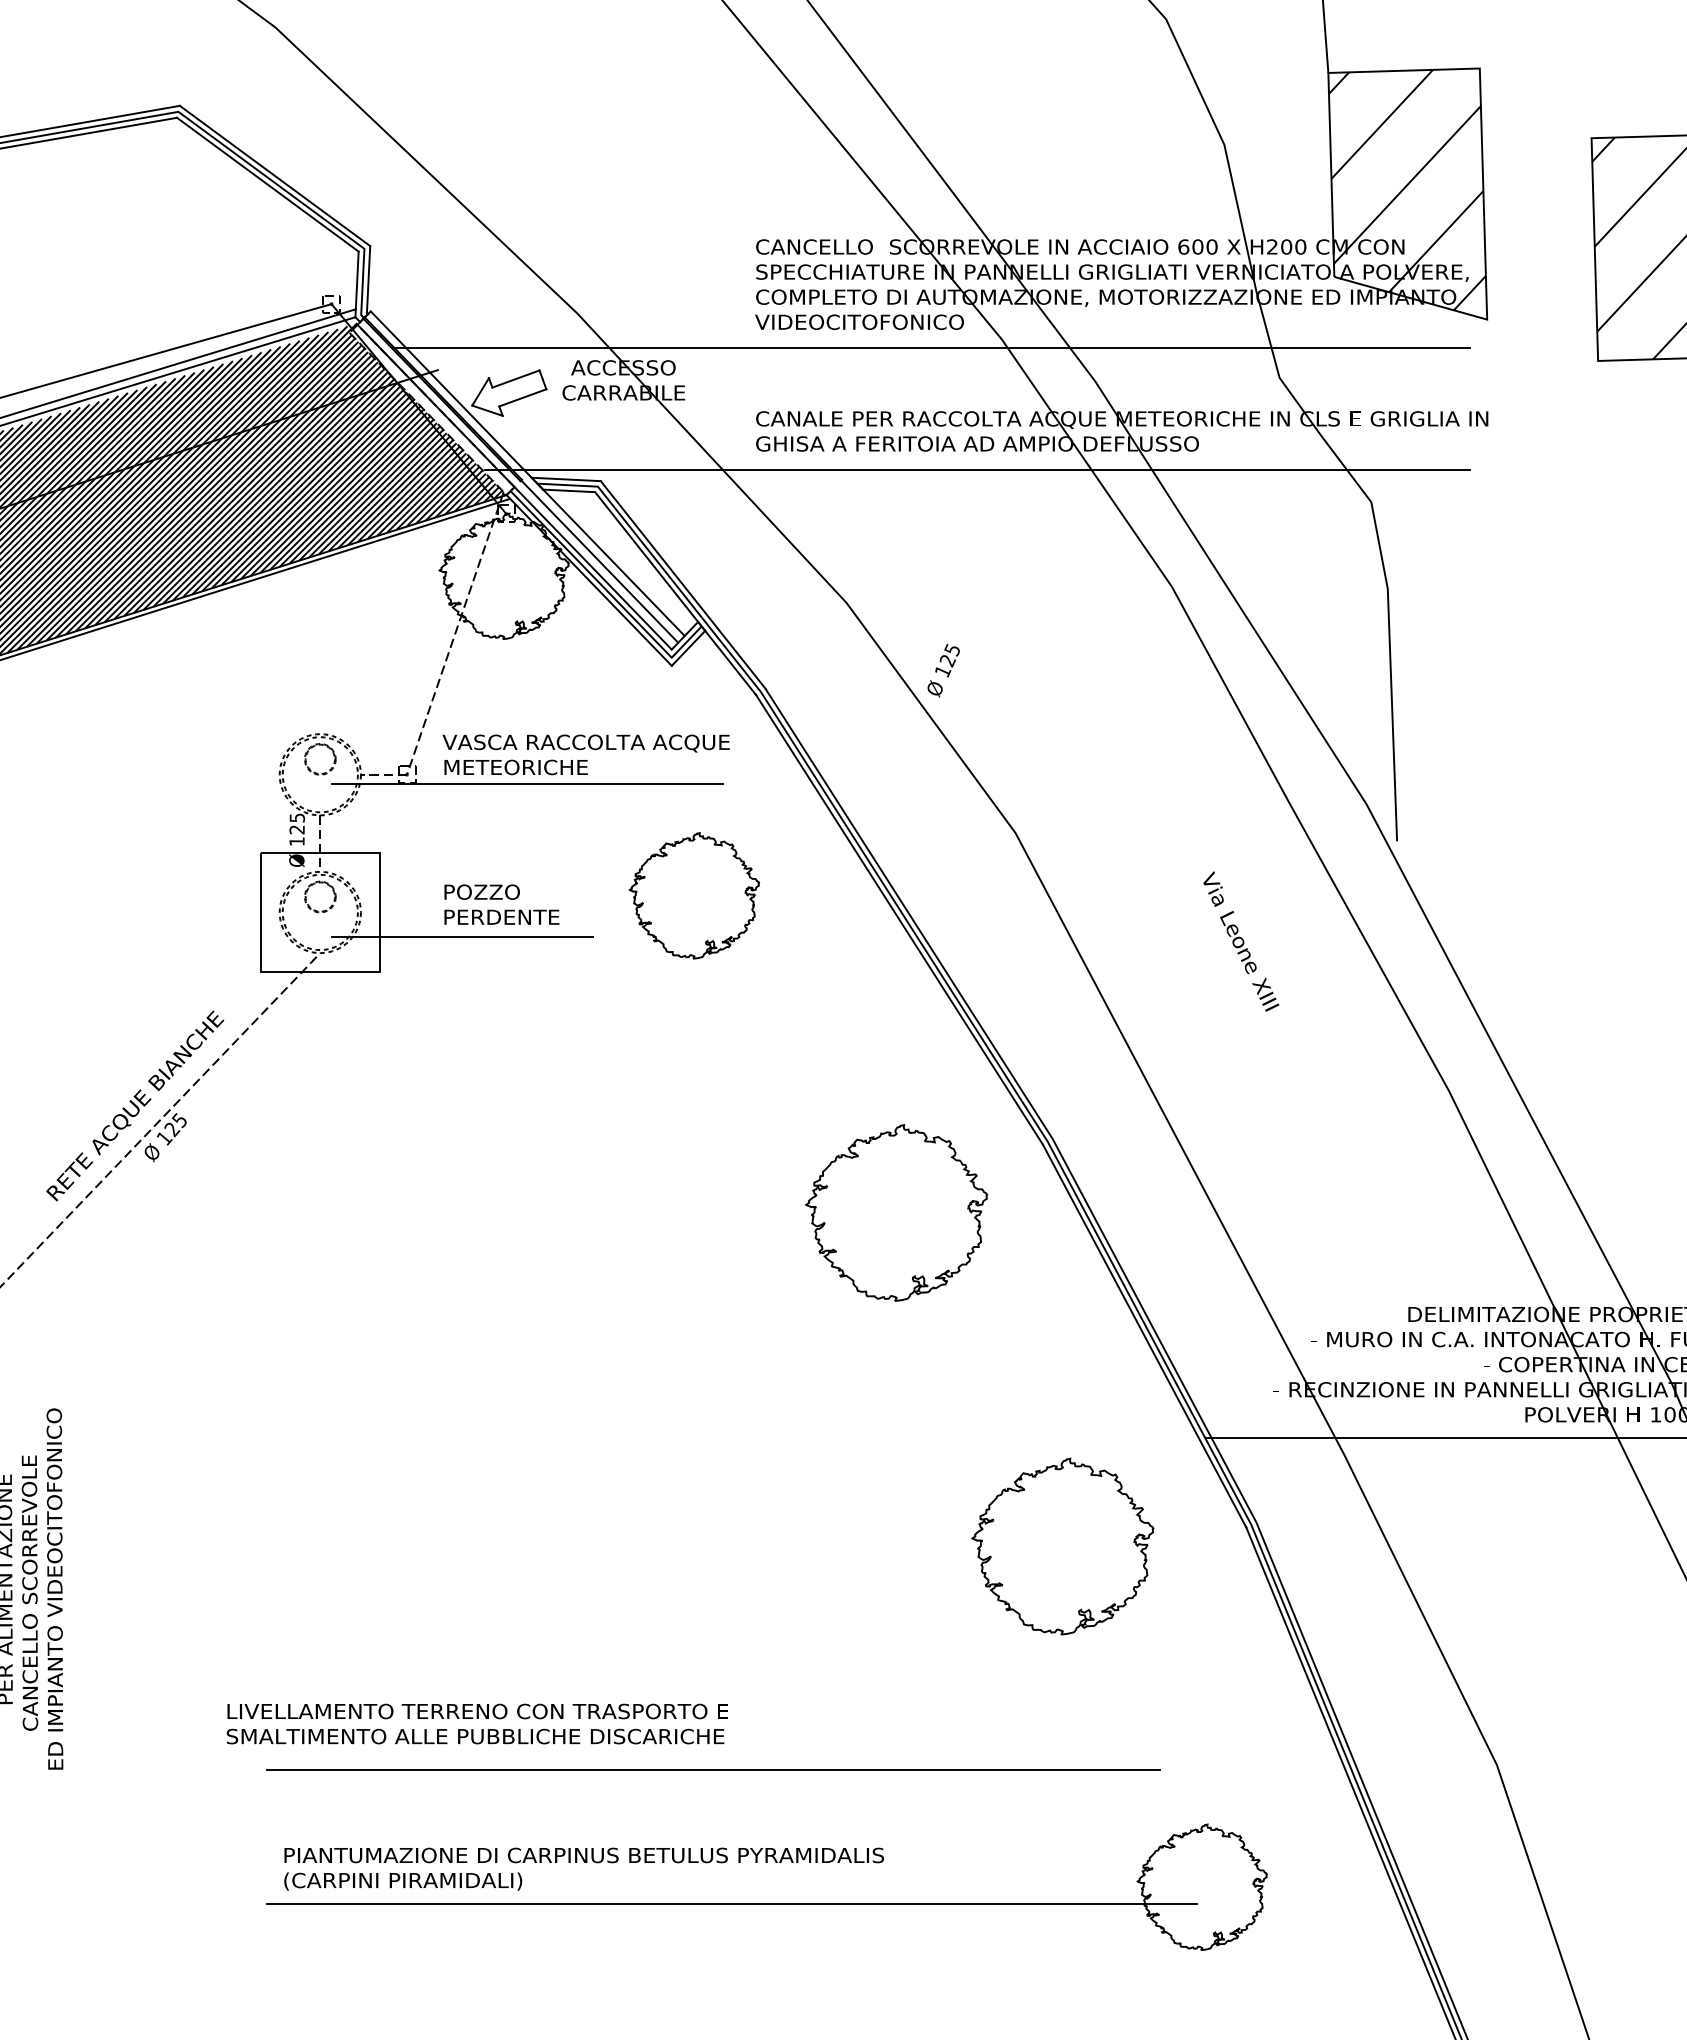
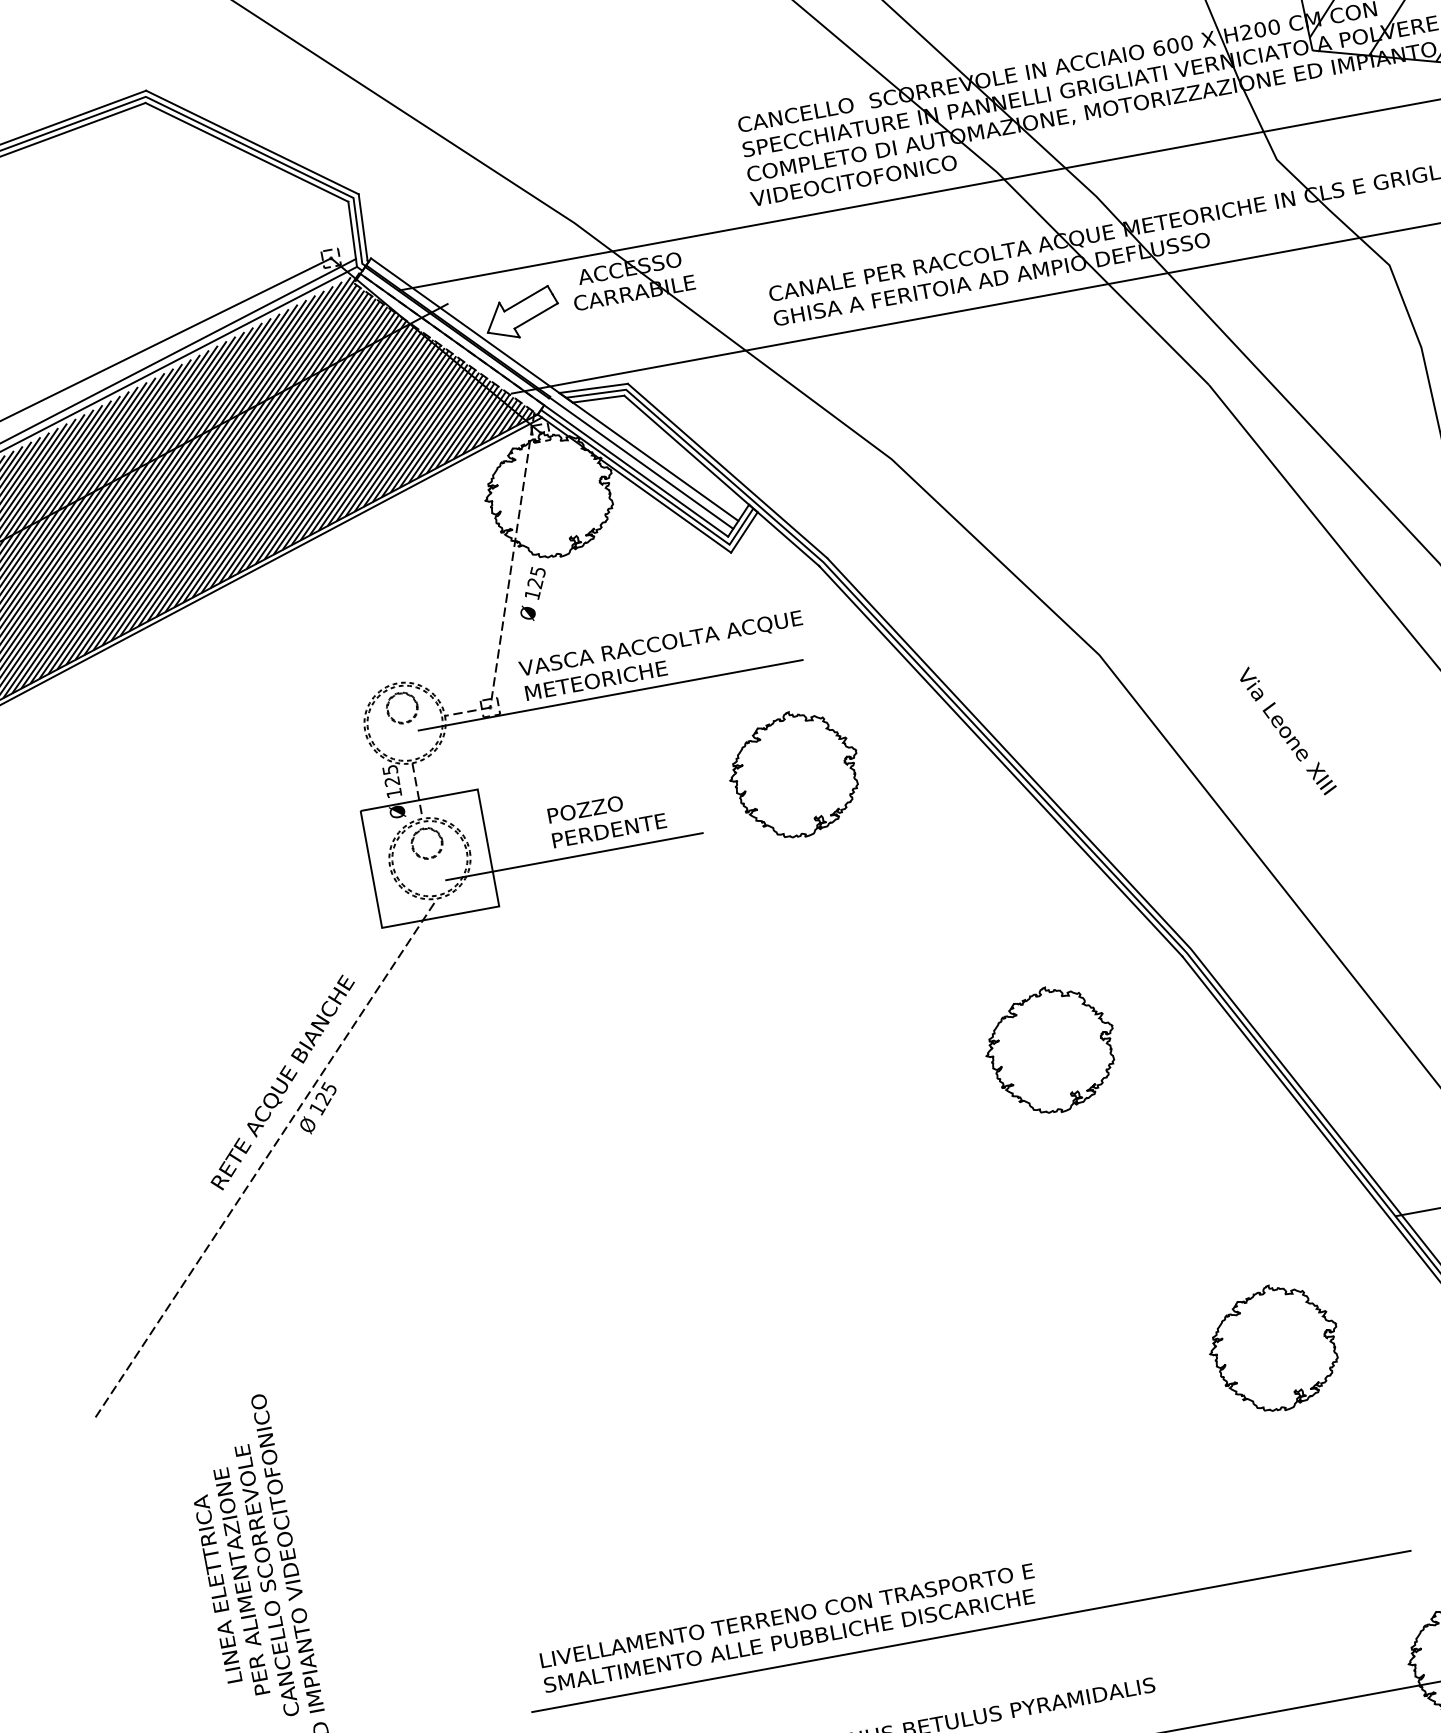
text: (943, 670) -> (532, 593), moved
text: (1241, 941) -> (1288, 730), moved
part: (896, 1212) -> (1050, 1049), size x0.71
part: (1062, 1546) -> (1274, 1348), size x0.71
text: (476, 1723) -> (787, 1627), moved

